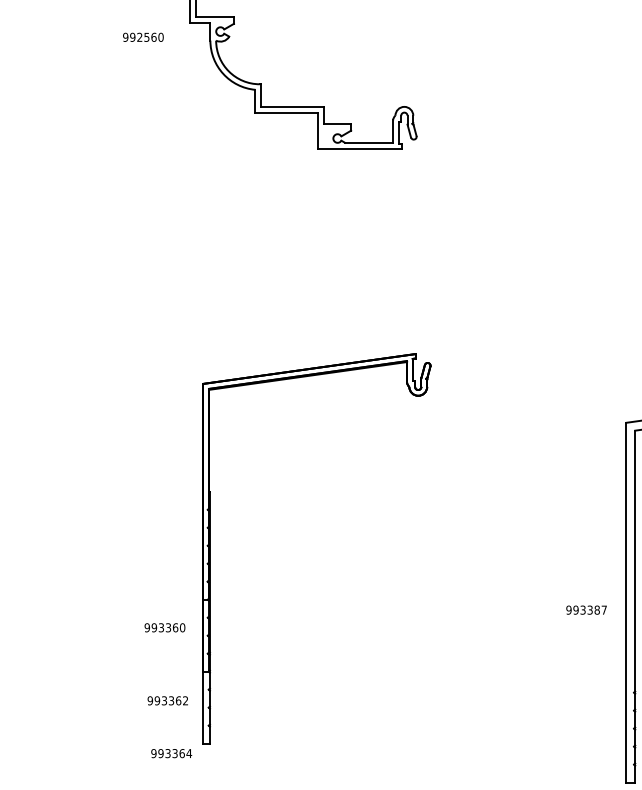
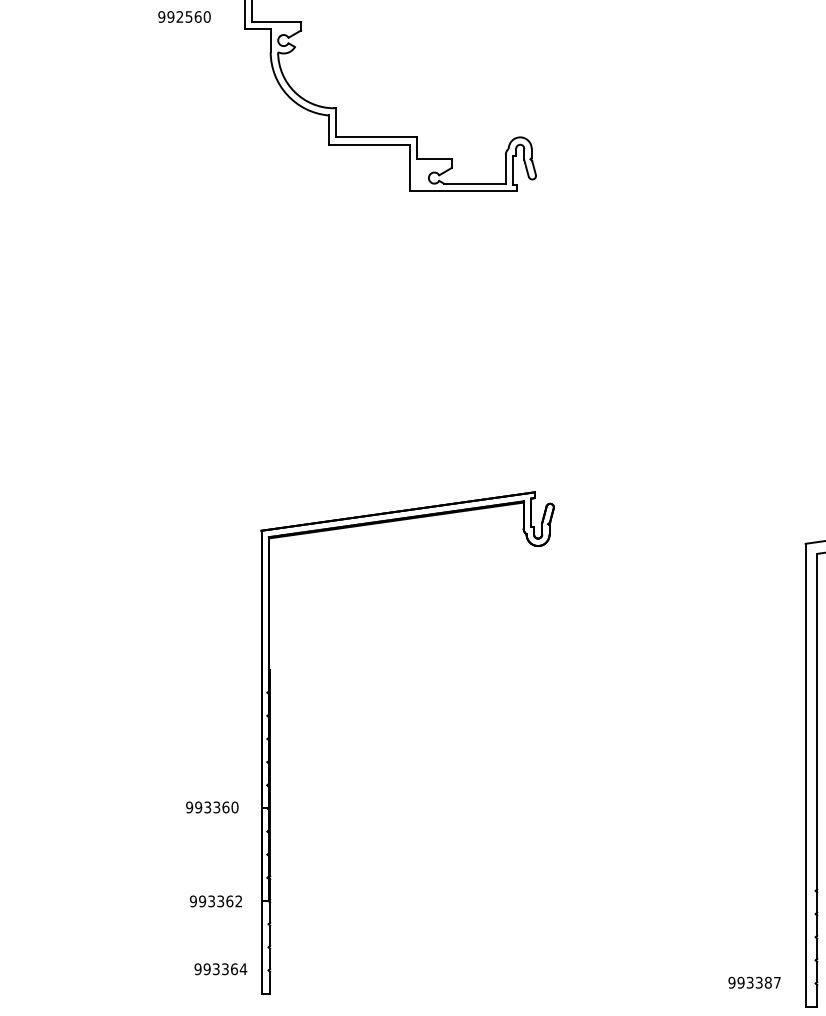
text: (143, 37) -> (184, 16), moved
part: (210, 548) -> (270, 742), moved
text: (586, 609) -> (754, 982), moved

